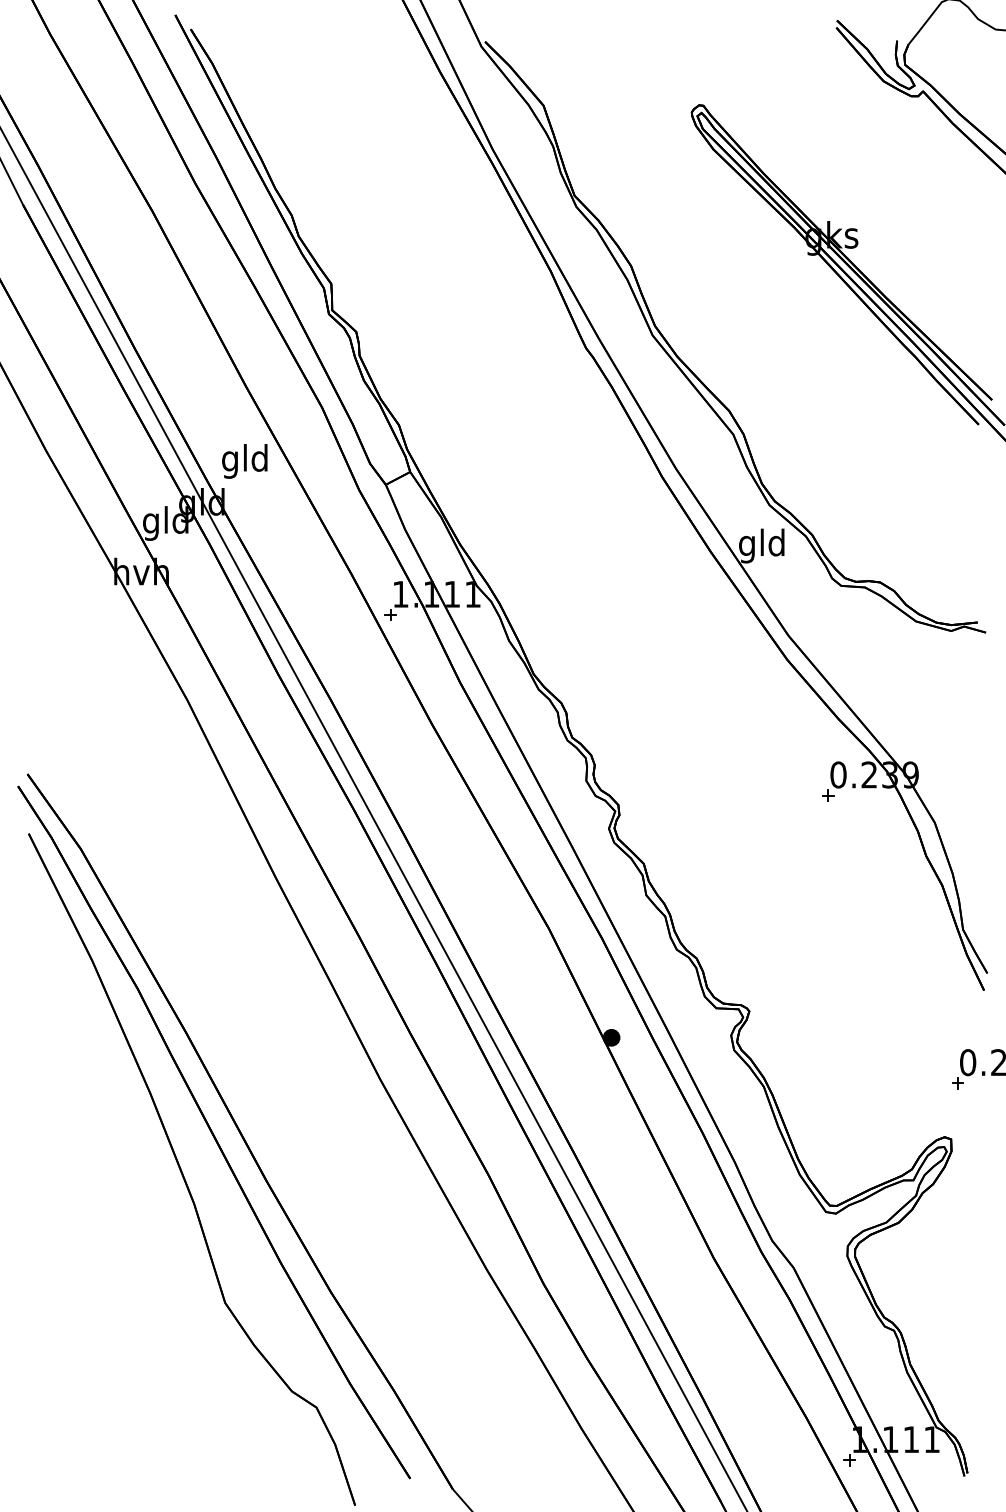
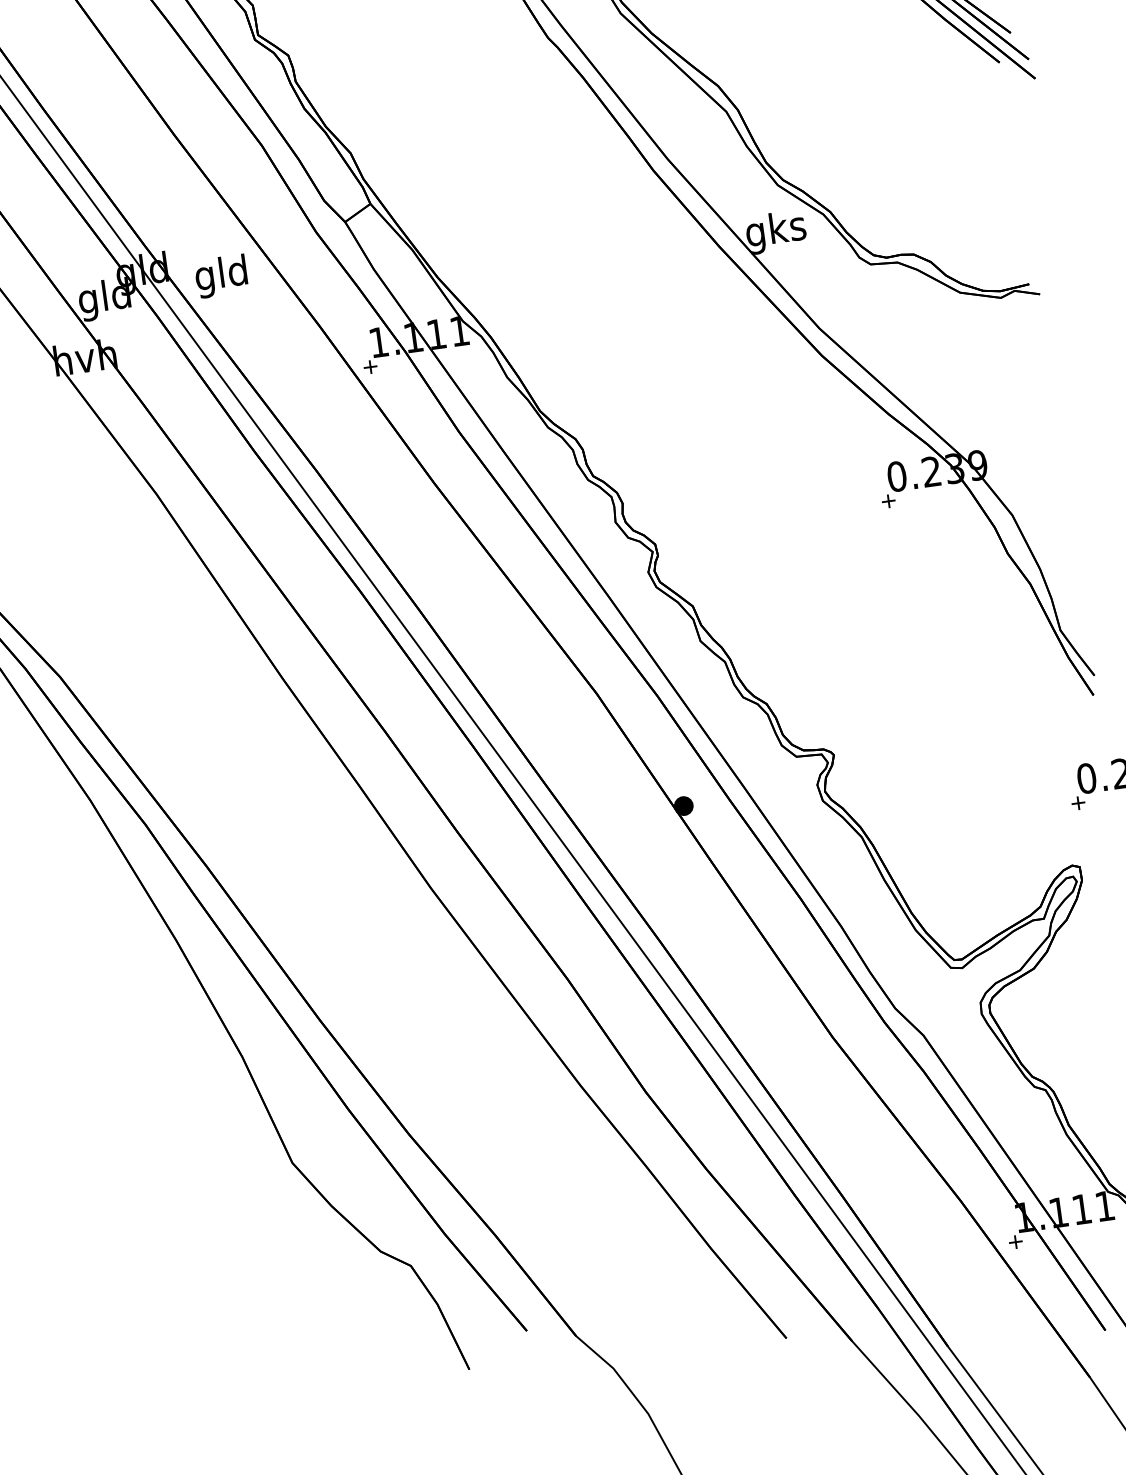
text: (244, 461) -> (221, 276), moved
text: (762, 545) -> (776, 231), gld -> gks

